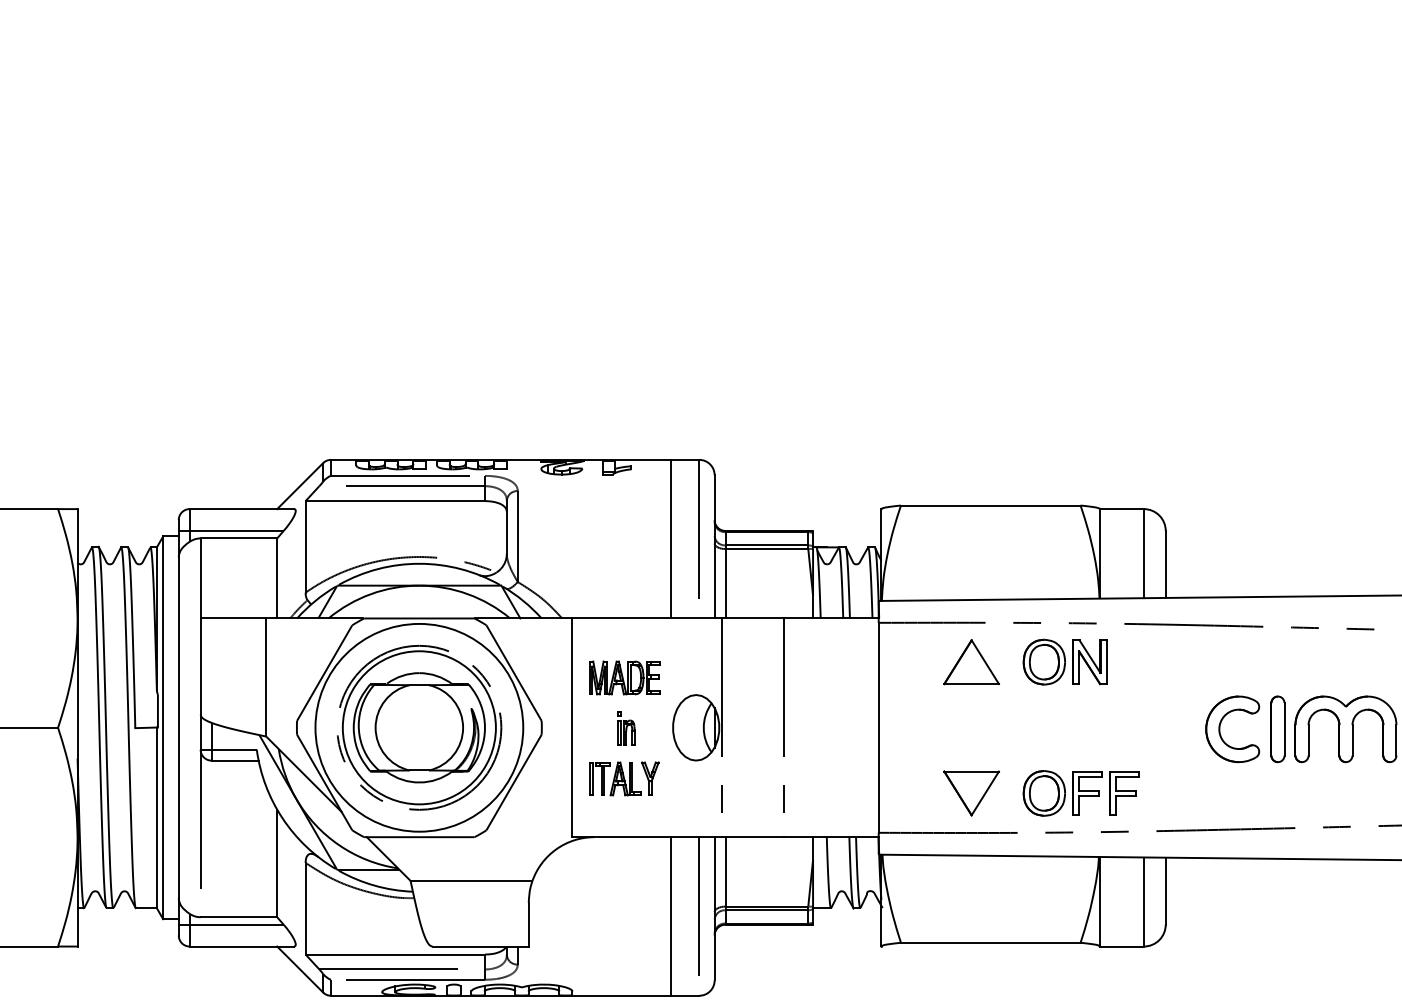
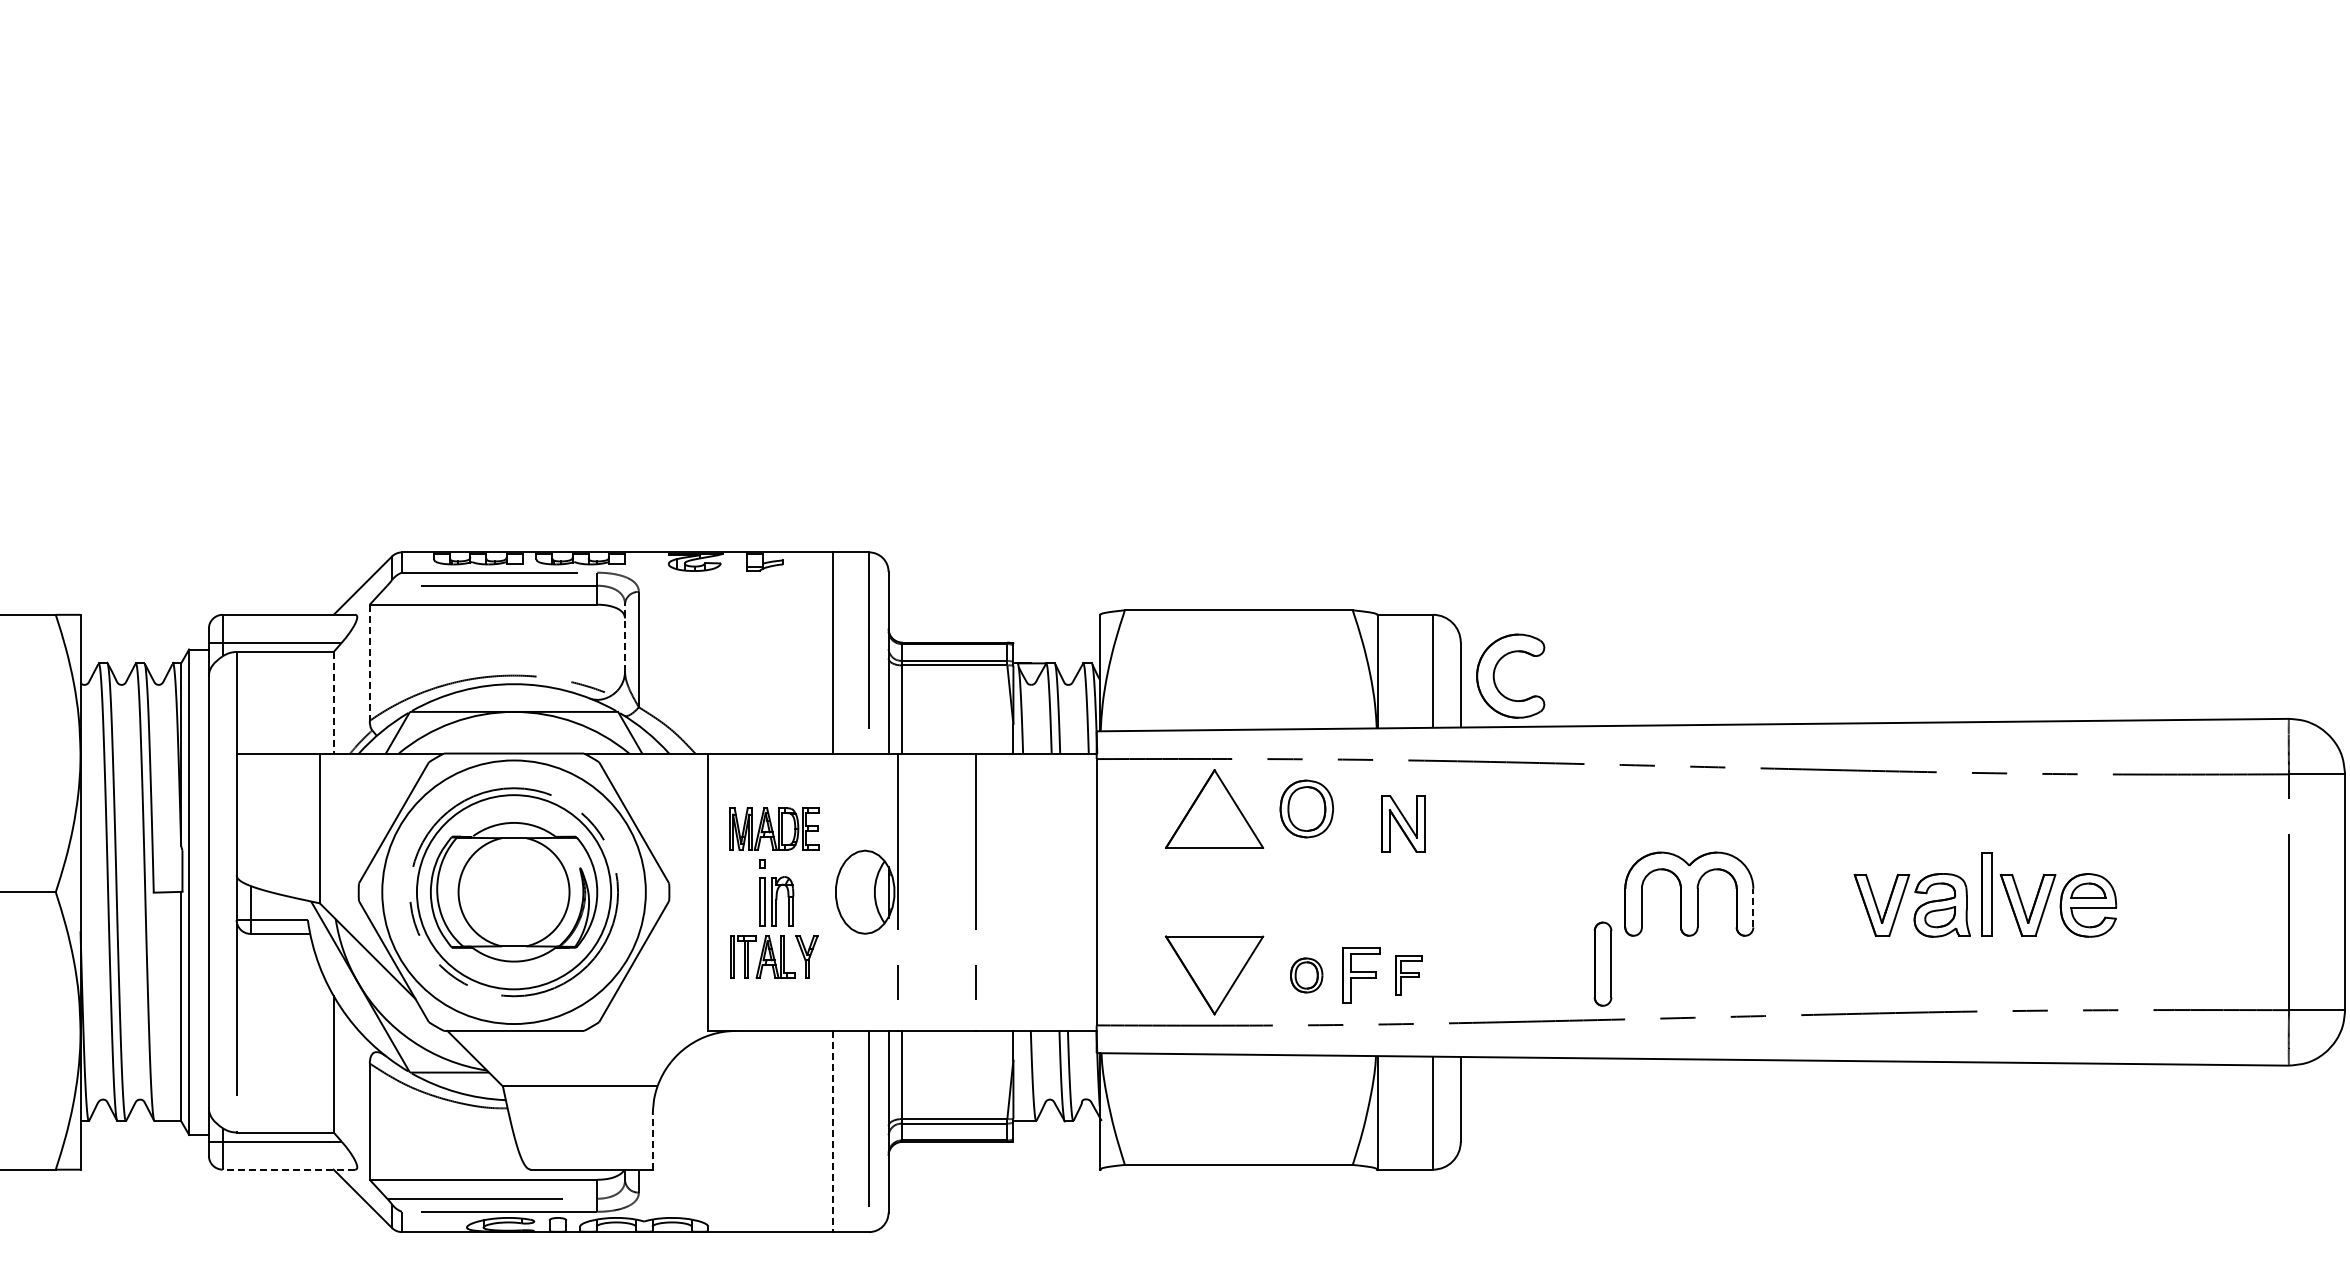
line: (507, 526) -> (625, 637), solid -> dashed
line: (305, 547) -> (369, 663), solid -> dashed
line: (277, 578) -> (333, 702), solid -> dashed
part: (971, 661) -> (1214, 808), size x1.4
part: (1089, 661) -> (1403, 823), moved
part: (1220, 725) -> (1495, 671), moved
part: (626, 728) -> (776, 892), size x1.6
part: (1277, 728) -> (1602, 963), moved
line: (1396, 739) -> (1753, 907), solid -> dashed
part: (971, 793) -> (1214, 975), size x1.4
part: (1044, 793) -> (1306, 975), size x0.6
part: (1124, 793) -> (1408, 975), size x0.7
line: (671, 916) -> (833, 1131), solid -> dashed
line: (528, 924) -> (652, 1141), solid -> dashed
line: (241, 946) -> (288, 1169), solid -> dashed

